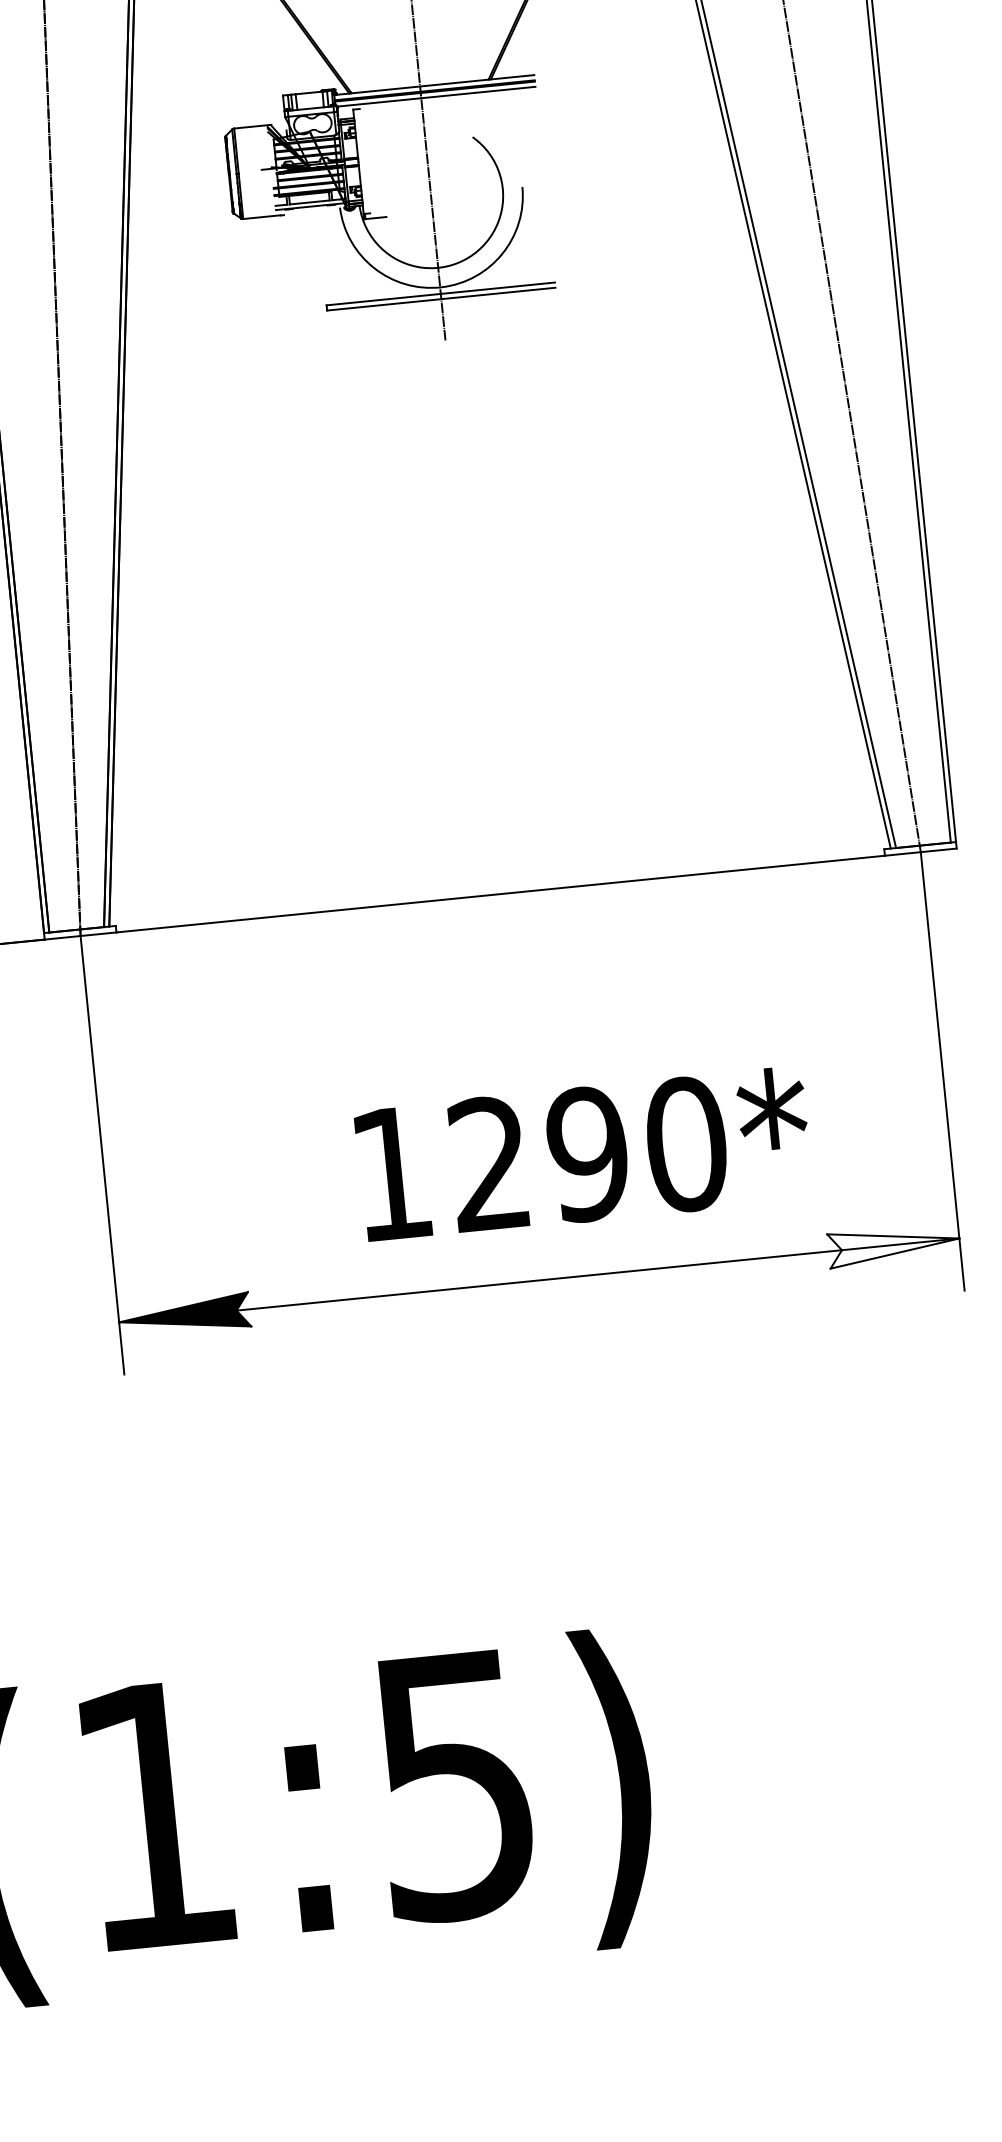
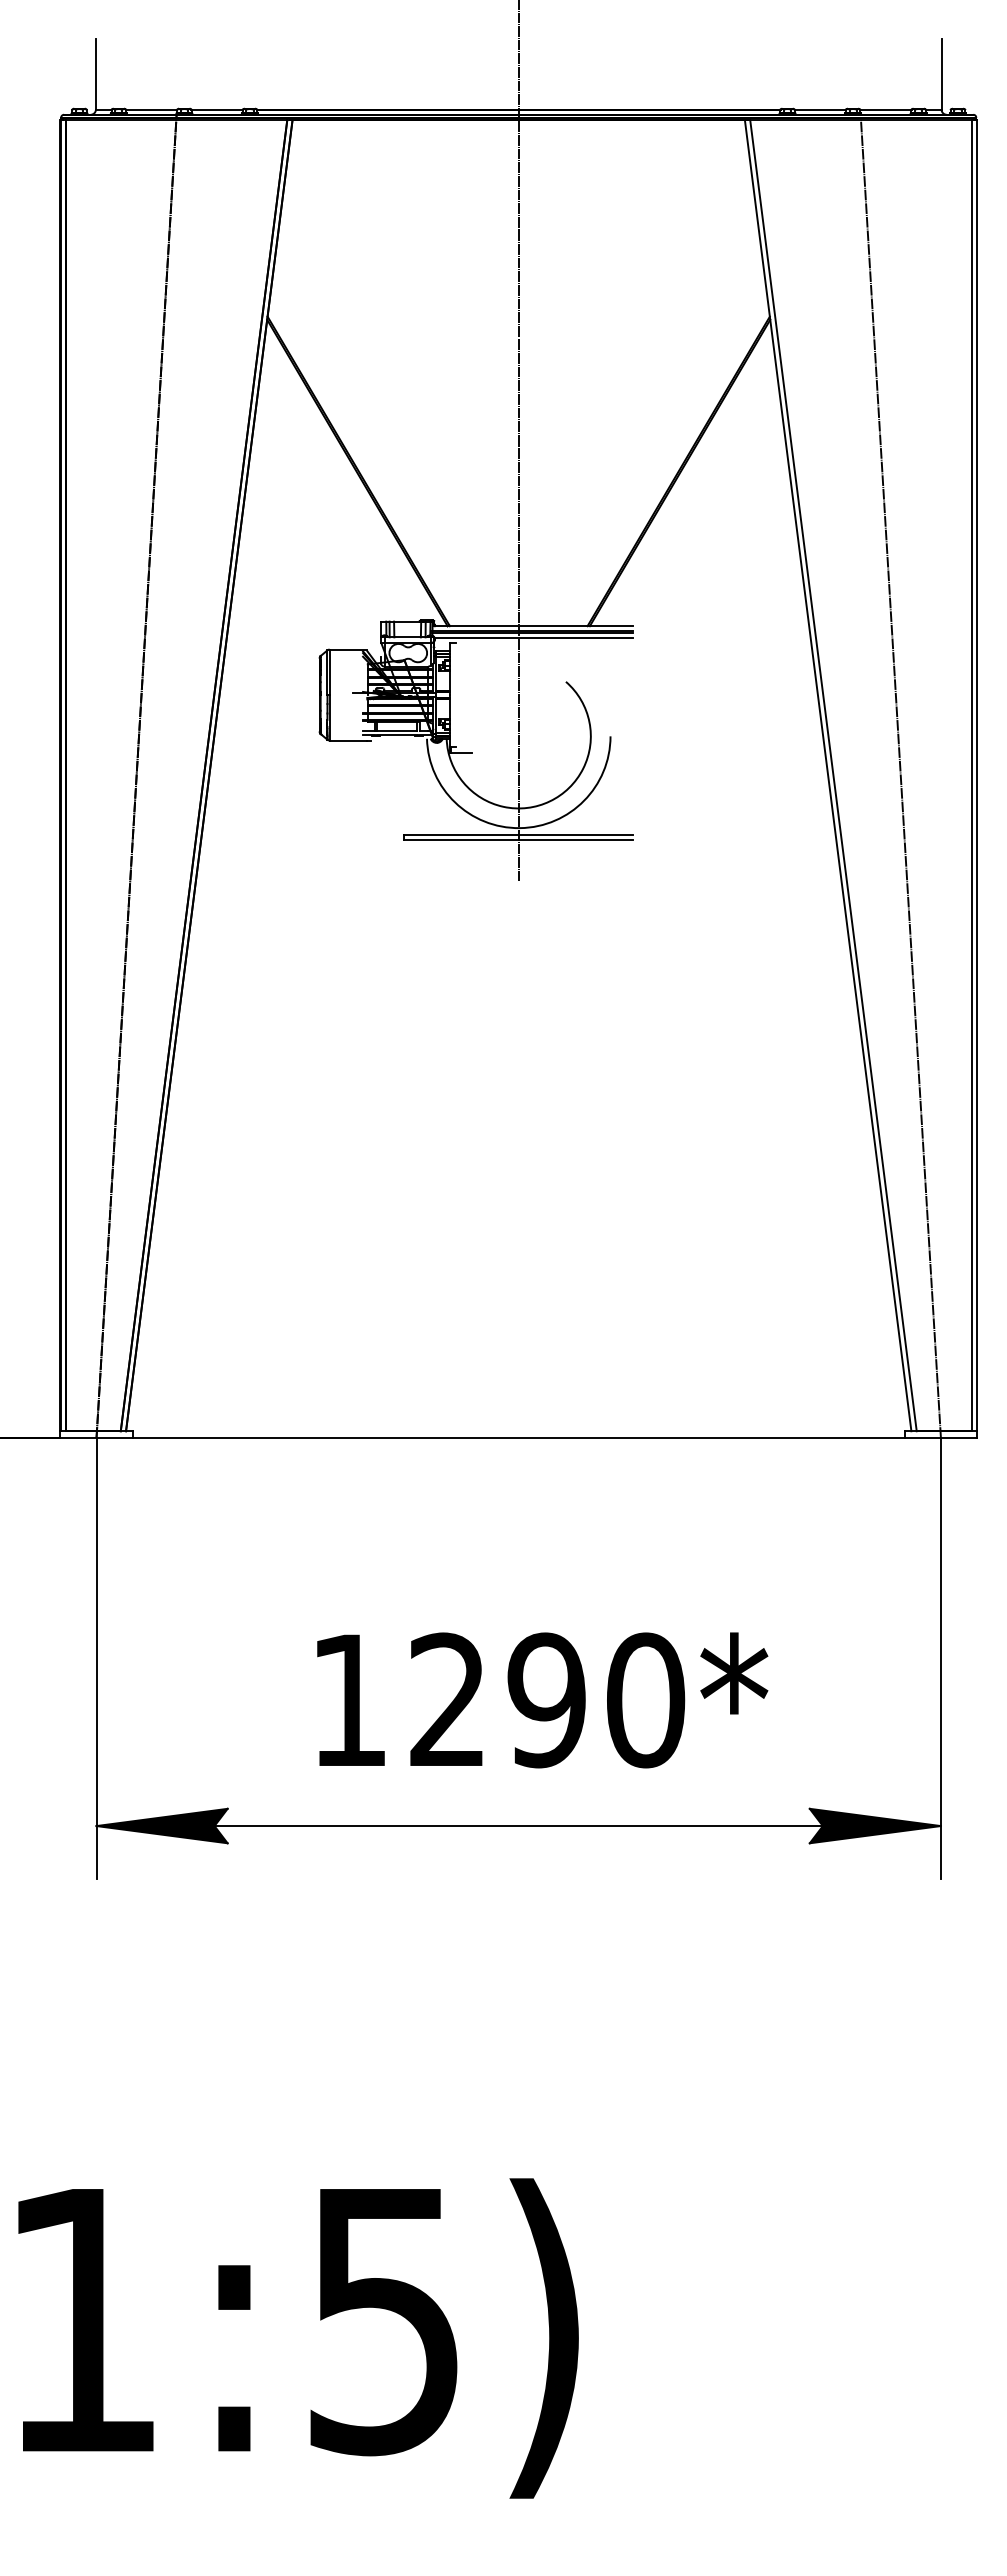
text: (583, 1154) -> (542, 1700), moved
fill: (893, 1244) -> (874, 1825), added

